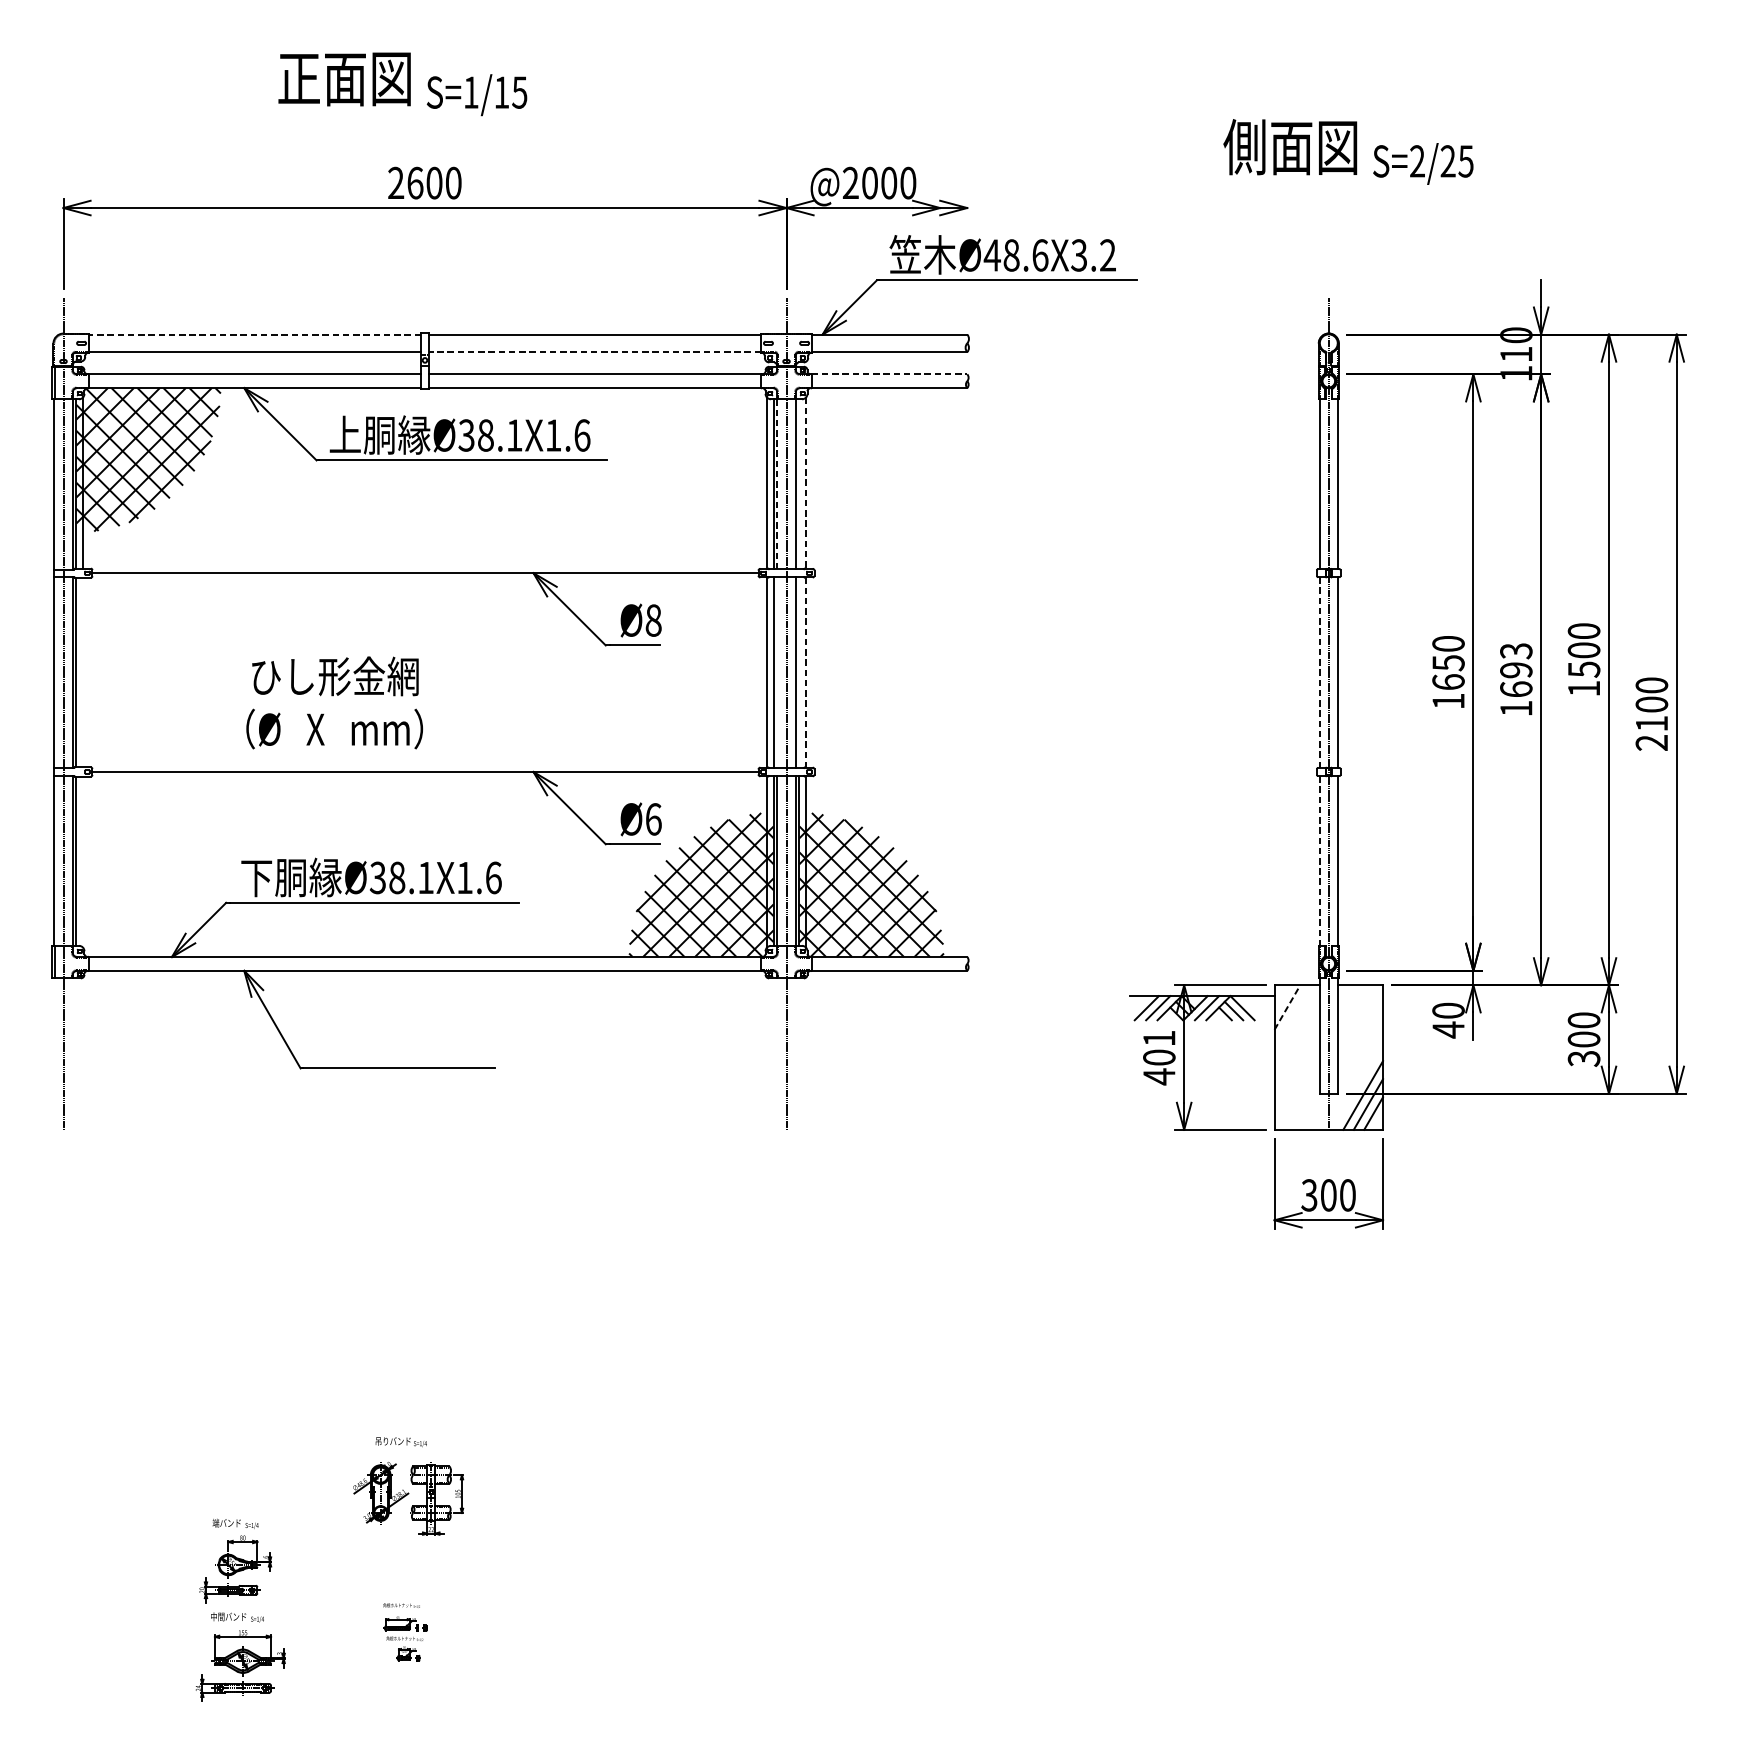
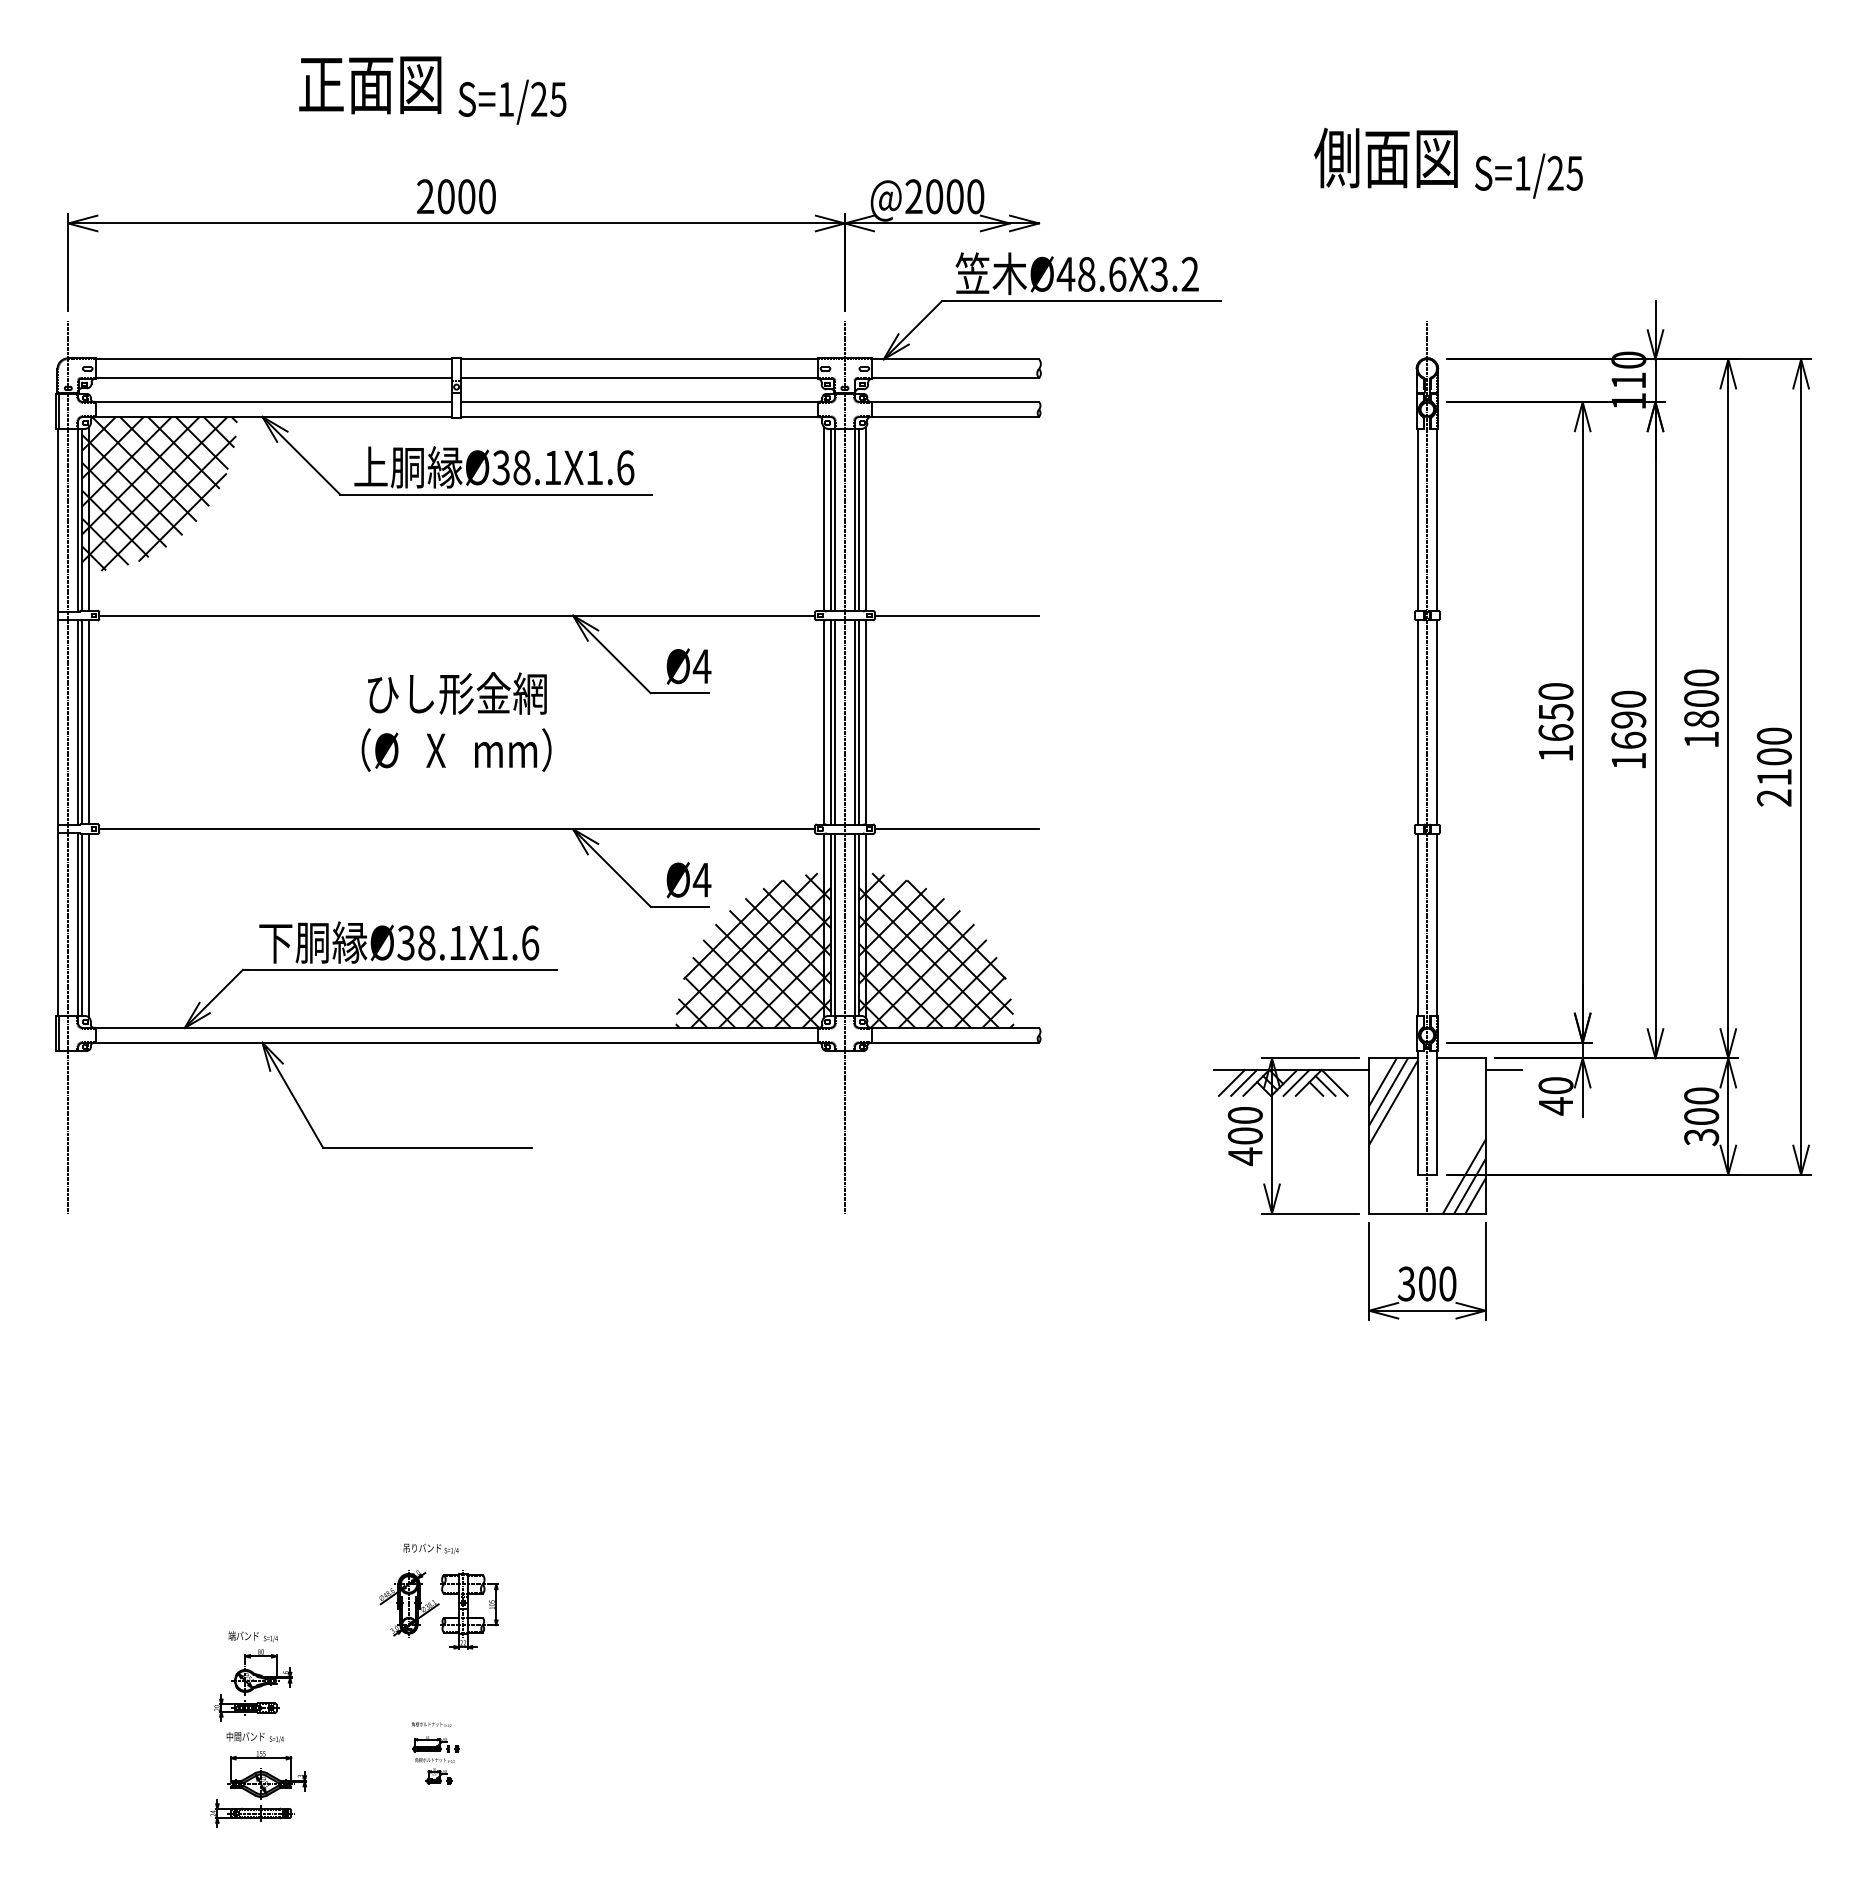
text: (502, 92) -> (539, 99), S=1/15 -> S=1/25
text: (1417, 160) -> (1522, 172), S=2/25 -> S=1/25
text: (414, 182) -> (445, 196), 2600 -> 2000
line: (254, 334) -> (273, 359), dashed -> solid
line: (594, 352) -> (638, 378), dashed -> solid
line: (889, 374) -> (955, 402), dashed -> solid
line: (799, 483) -> (858, 519), added
line: (806, 483) -> (866, 519), dashed -> solid
line: (777, 484) -> (835, 520), dashed -> solid
line: (891, 573) -> (957, 615), added
text: (653, 620) -> (701, 666), Ø8 -> Ø4
text: (1516, 651) -> (1628, 699), 1693 -> 1690
text: (1584, 669) -> (1701, 719), 1500 -> 1800
line: (83, 672) -> (89, 722), added
line: (777, 672) -> (835, 722), added
line: (799, 672) -> (858, 722), added
line: (806, 672) -> (866, 722), dashed -> solid
line: (1319, 672) -> (1417, 722), dashed -> solid
text: (334, 702) -> (456, 721), moved
line: (891, 772) -> (957, 829), added
text: (653, 818) -> (701, 879), Ø6 -> Ø4
line: (1319, 861) -> (1417, 925), dashed -> solid
line: (83, 862) -> (89, 926), added
line: (1399, 995) -> (1503, 1069), added
line: (1287, 1007) -> (1382, 1082), dashed -> solid
line: (1292, 1016) -> (1388, 1091), added
line: (1297, 1026) -> (1393, 1102), added
text: (1158, 1038) -> (1244, 1115), 401 -> 400

